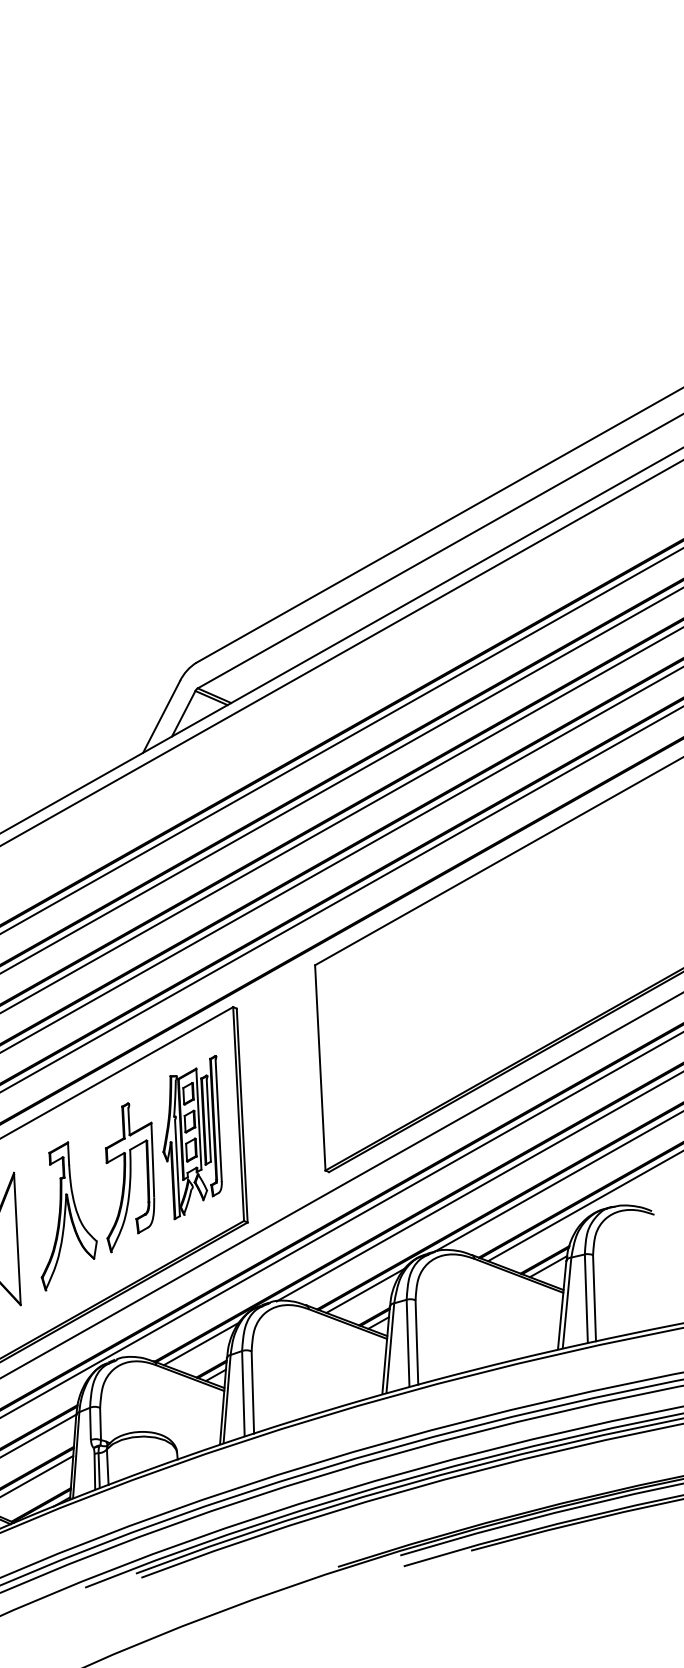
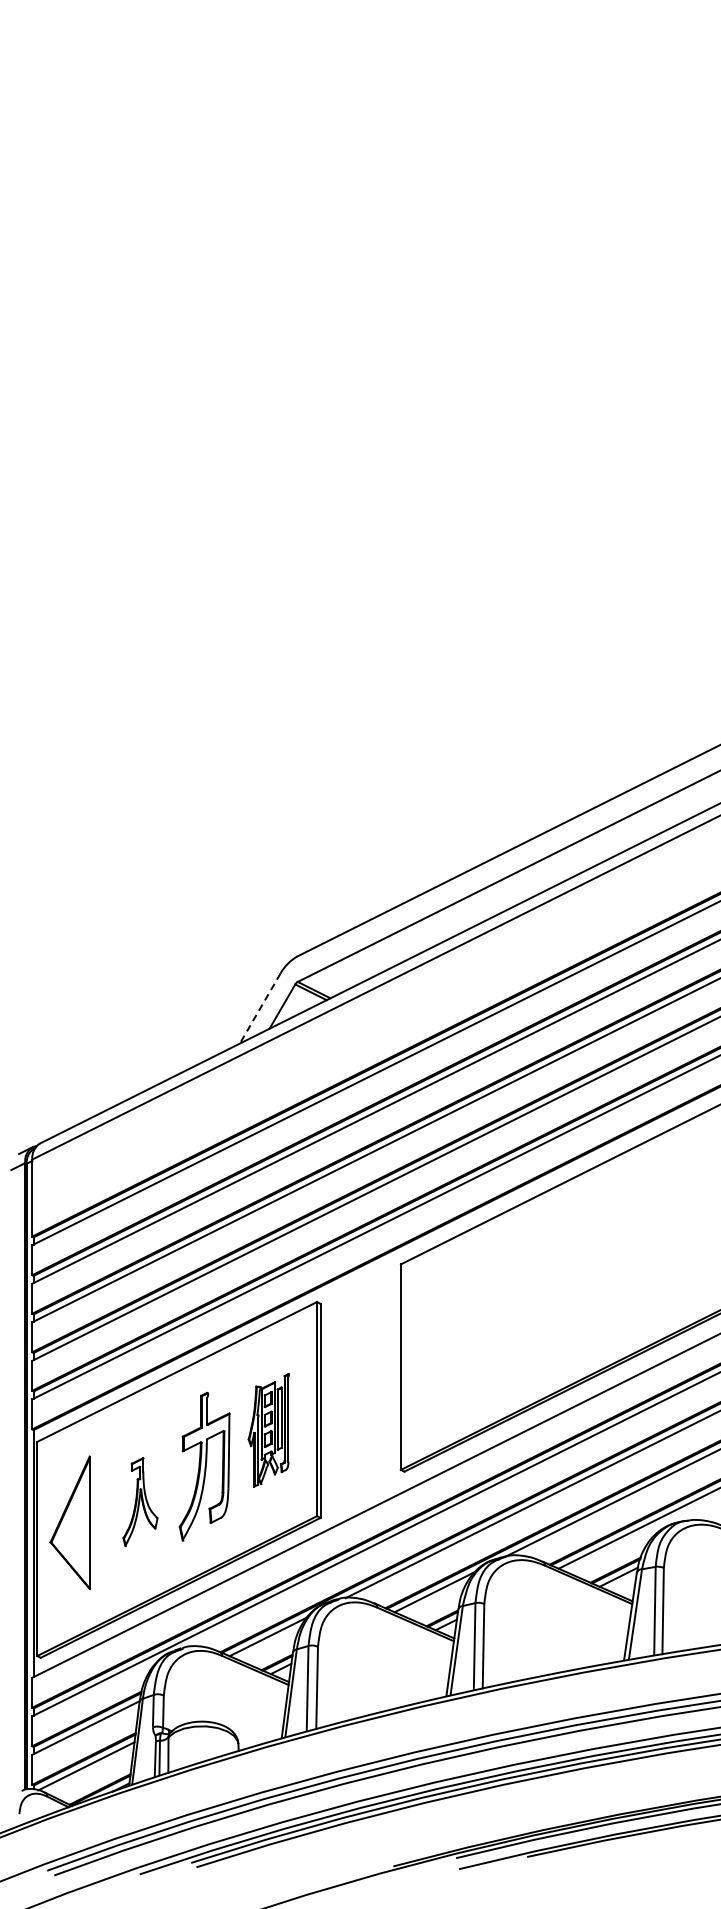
line: (160, 717) -> (259, 1009), solid -> dashed
part: (191, 1137) -> (268, 1430), size x0.7
part: (67, 1215) -> (140, 1501), size x0.6

